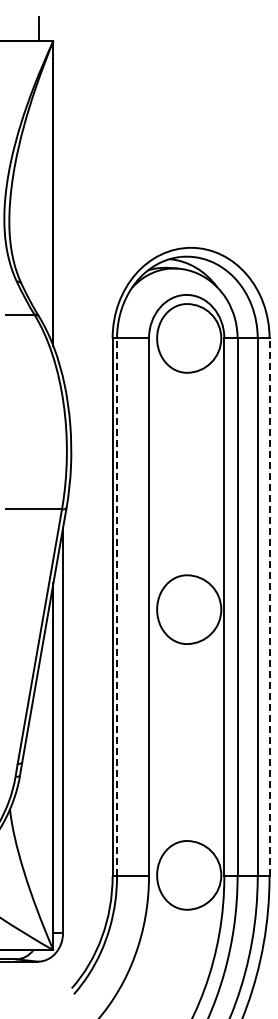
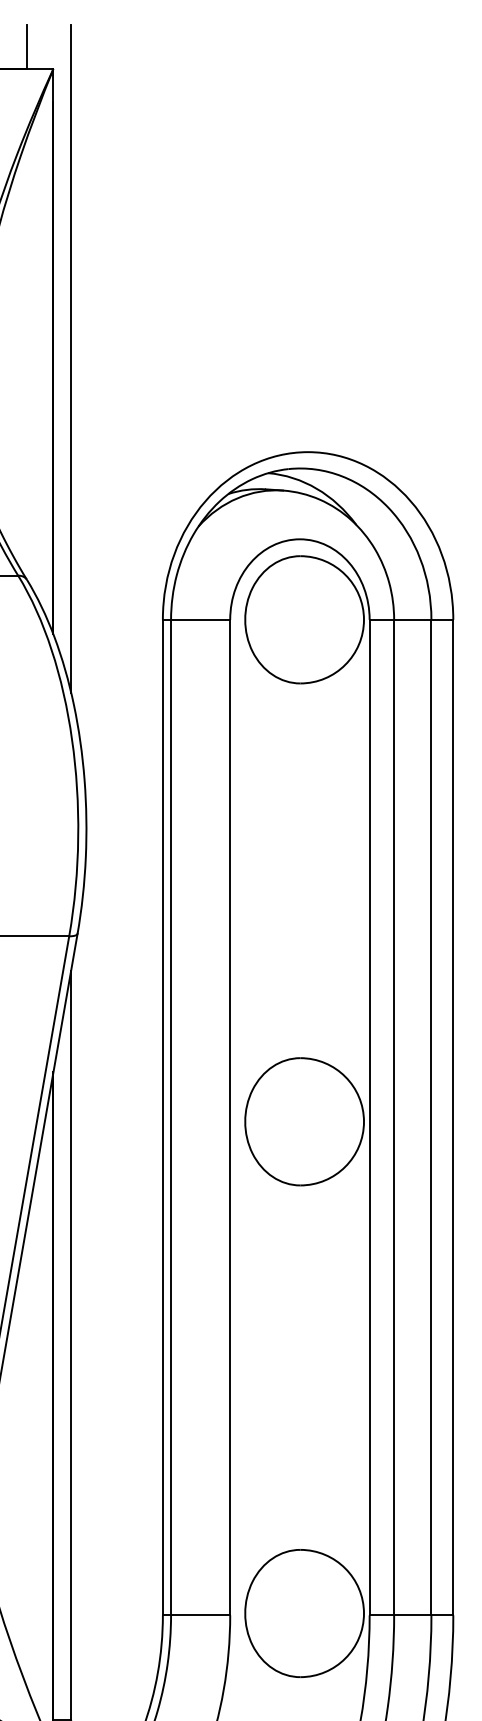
line: (63, 197) -> (71, 359), added
line: (117, 607) -> (171, 1117), dashed -> solid
line: (269, 607) -> (453, 1117), dashed -> solid

